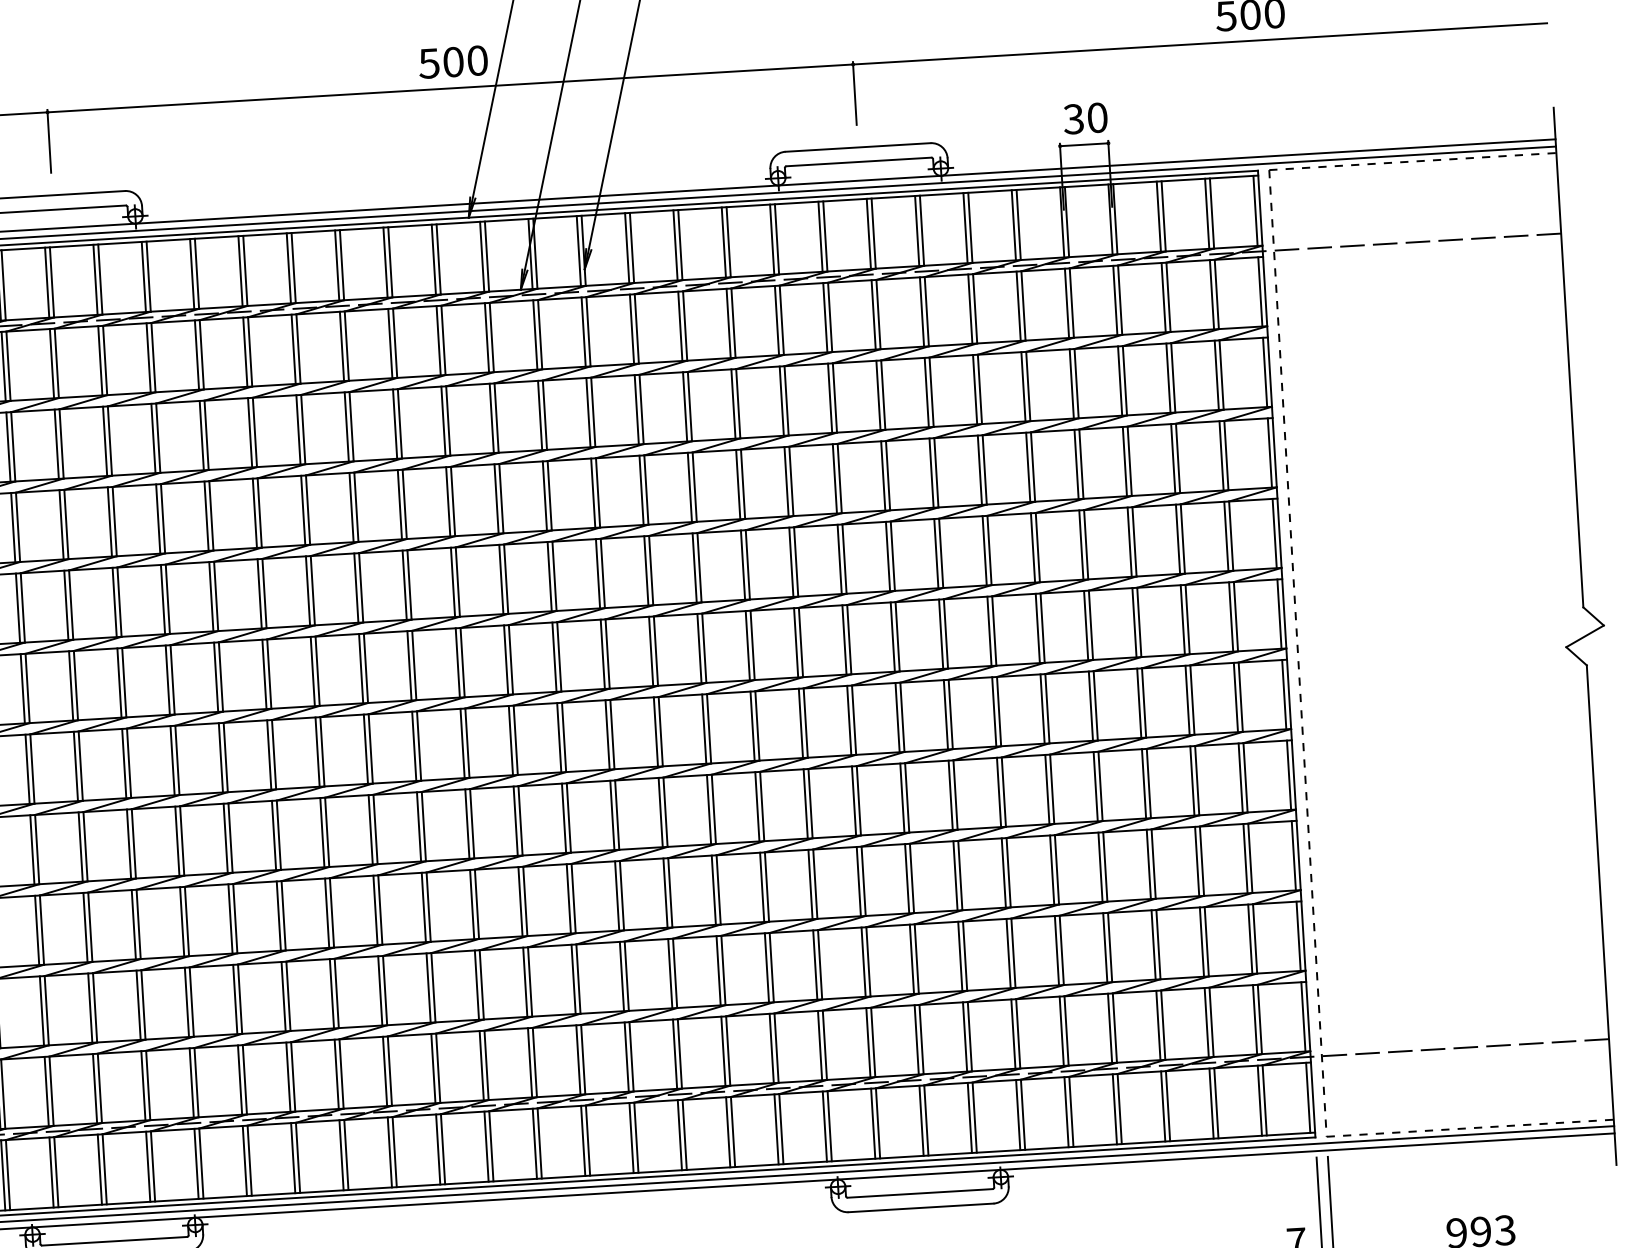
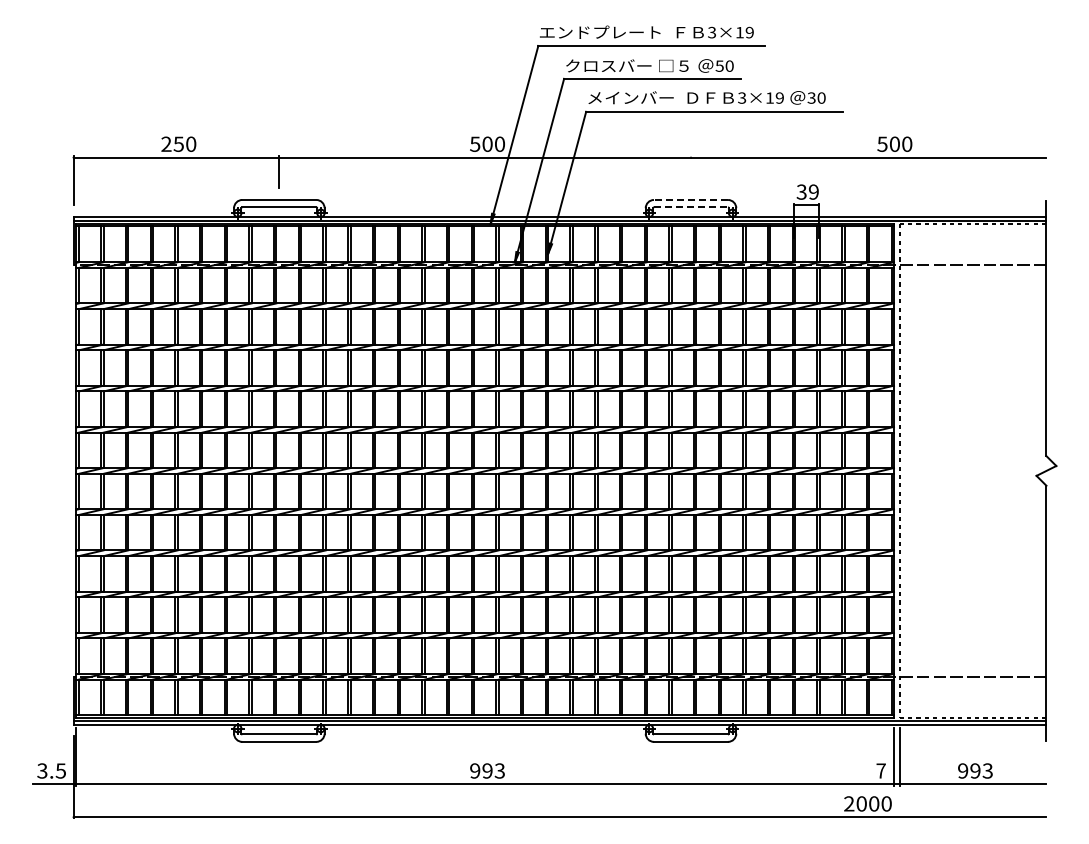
line: (855, 93) -> (691, 172), removed
text: (1096, 116) -> (813, 191), 30 -> 39
line: (856, 146) -> (690, 199), solid -> dashed
line: (859, 162) -> (691, 207), solid -> dashed

